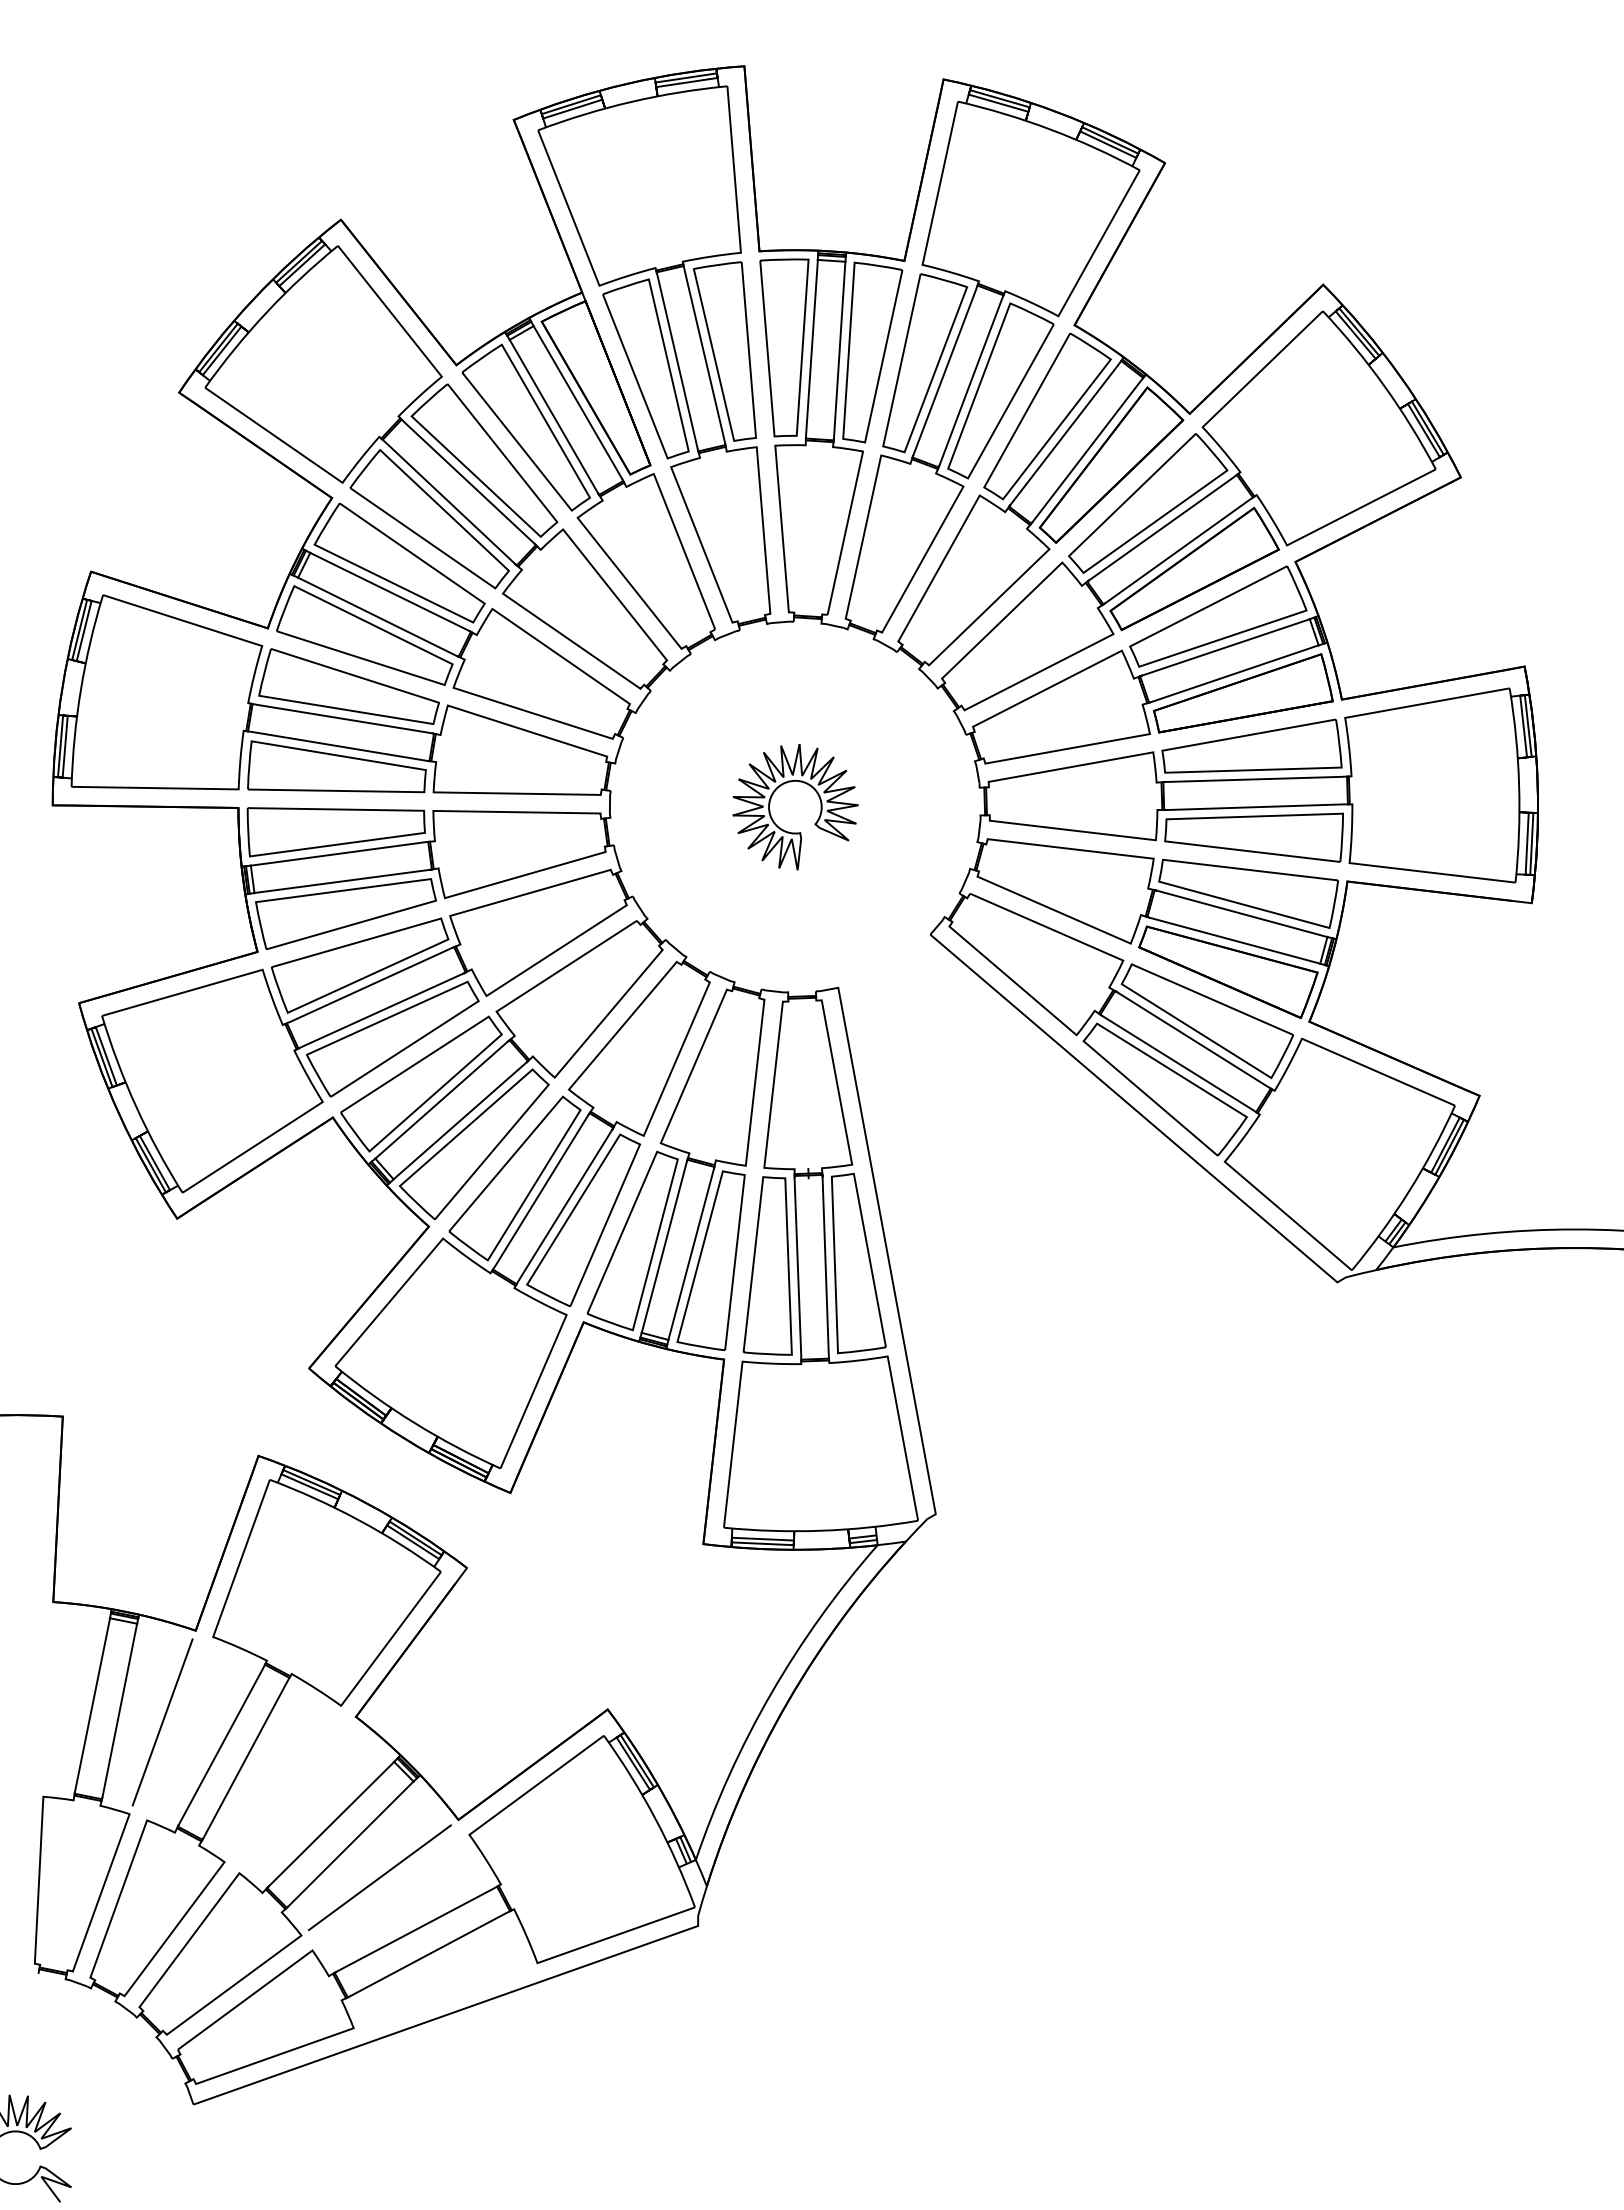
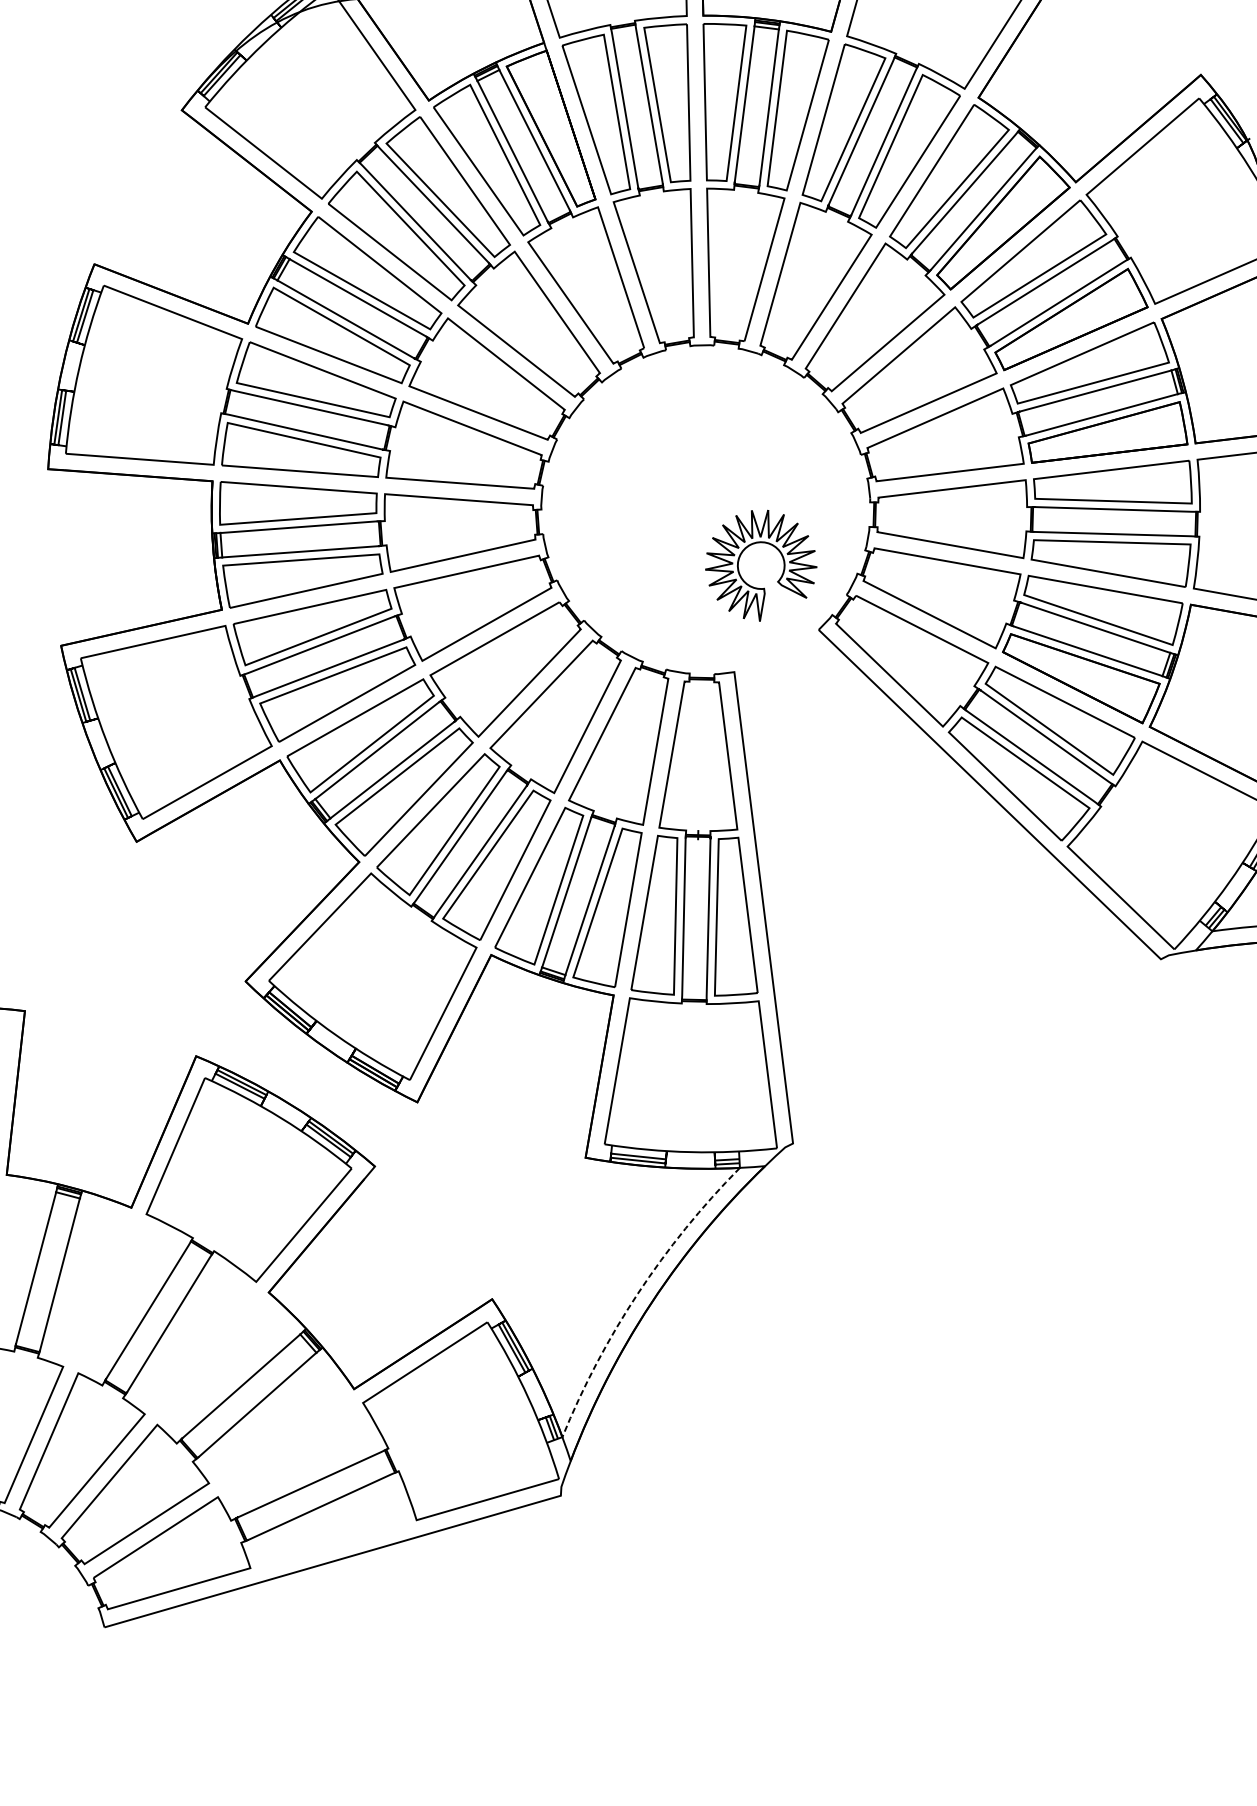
part: (814, 823) -> (777, 581), moved
arc: (771, 1693) -> (638, 1293), solid -> dashed
line: (162, 1722) -> (97, 1287), removed
line: (379, 1877) -> (281, 1436), removed

